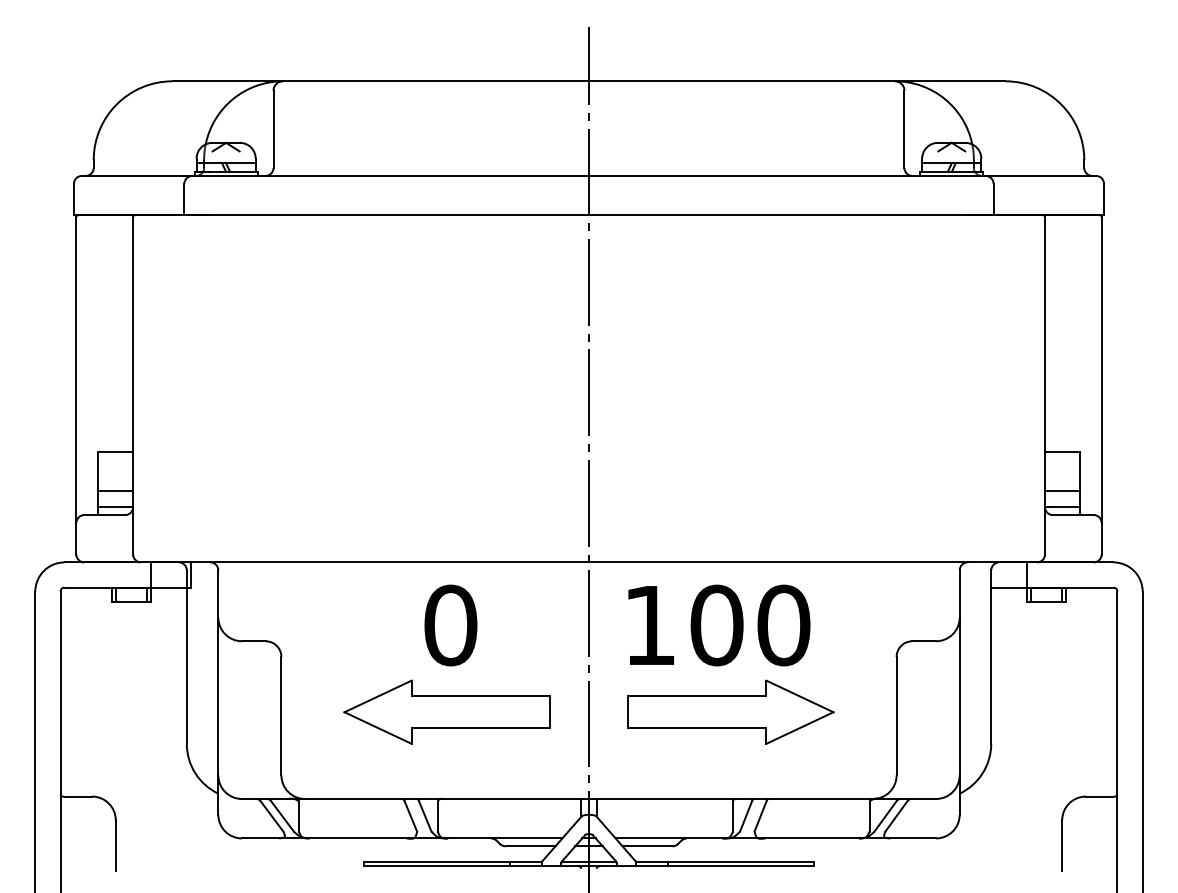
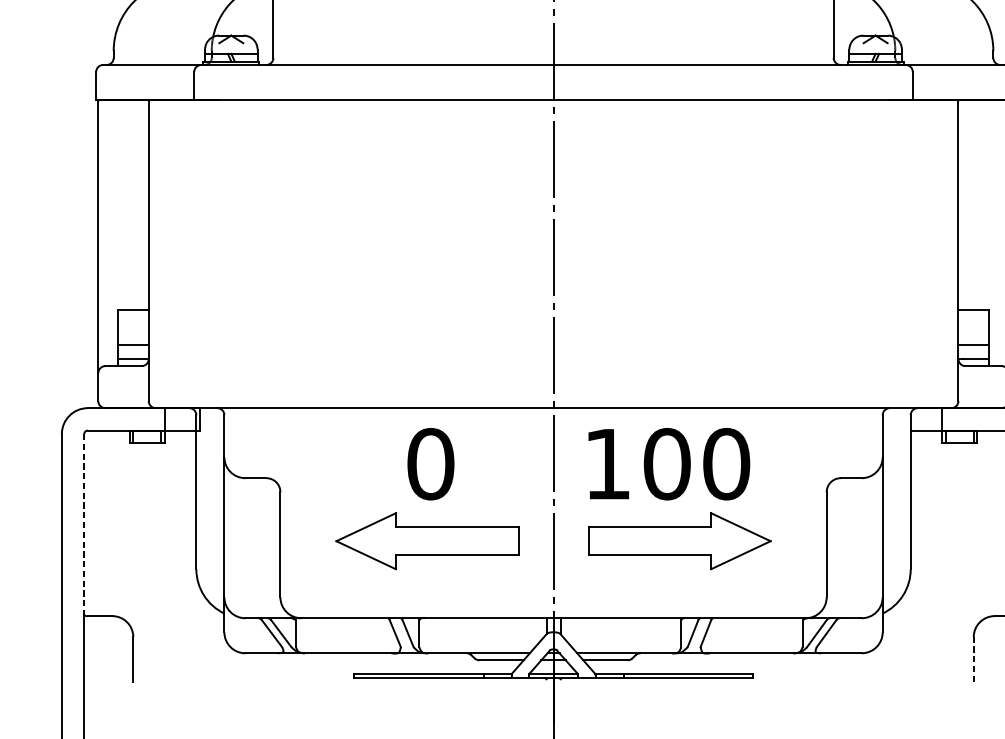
line: (60, 693) -> (84, 524), solid -> dashed
line: (1062, 845) -> (974, 659), solid -> dashed

